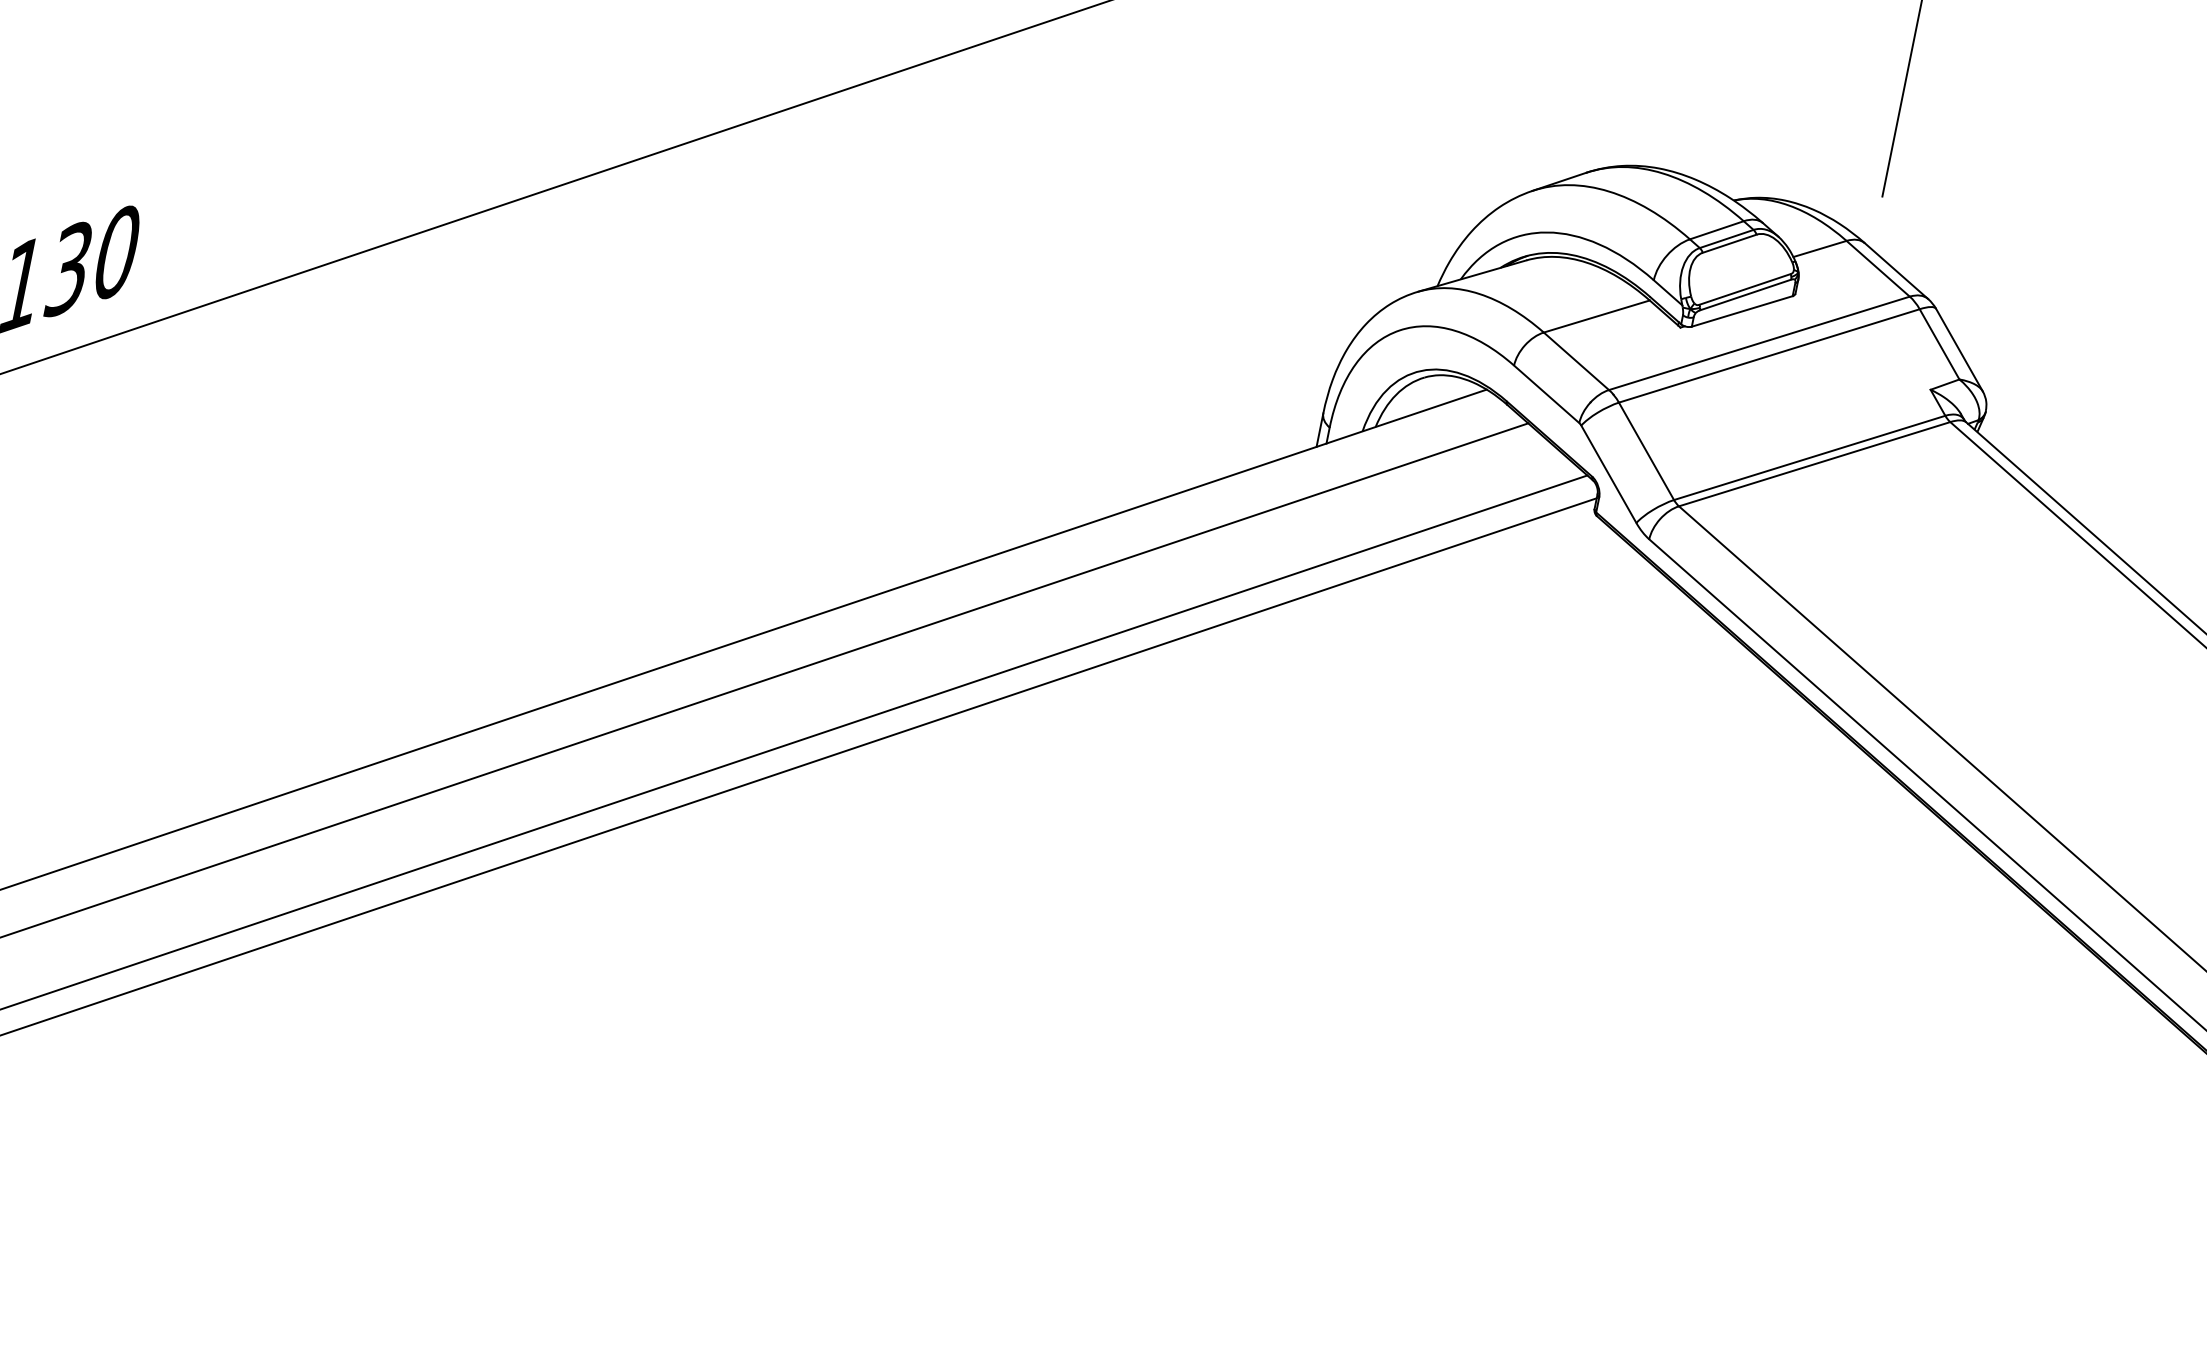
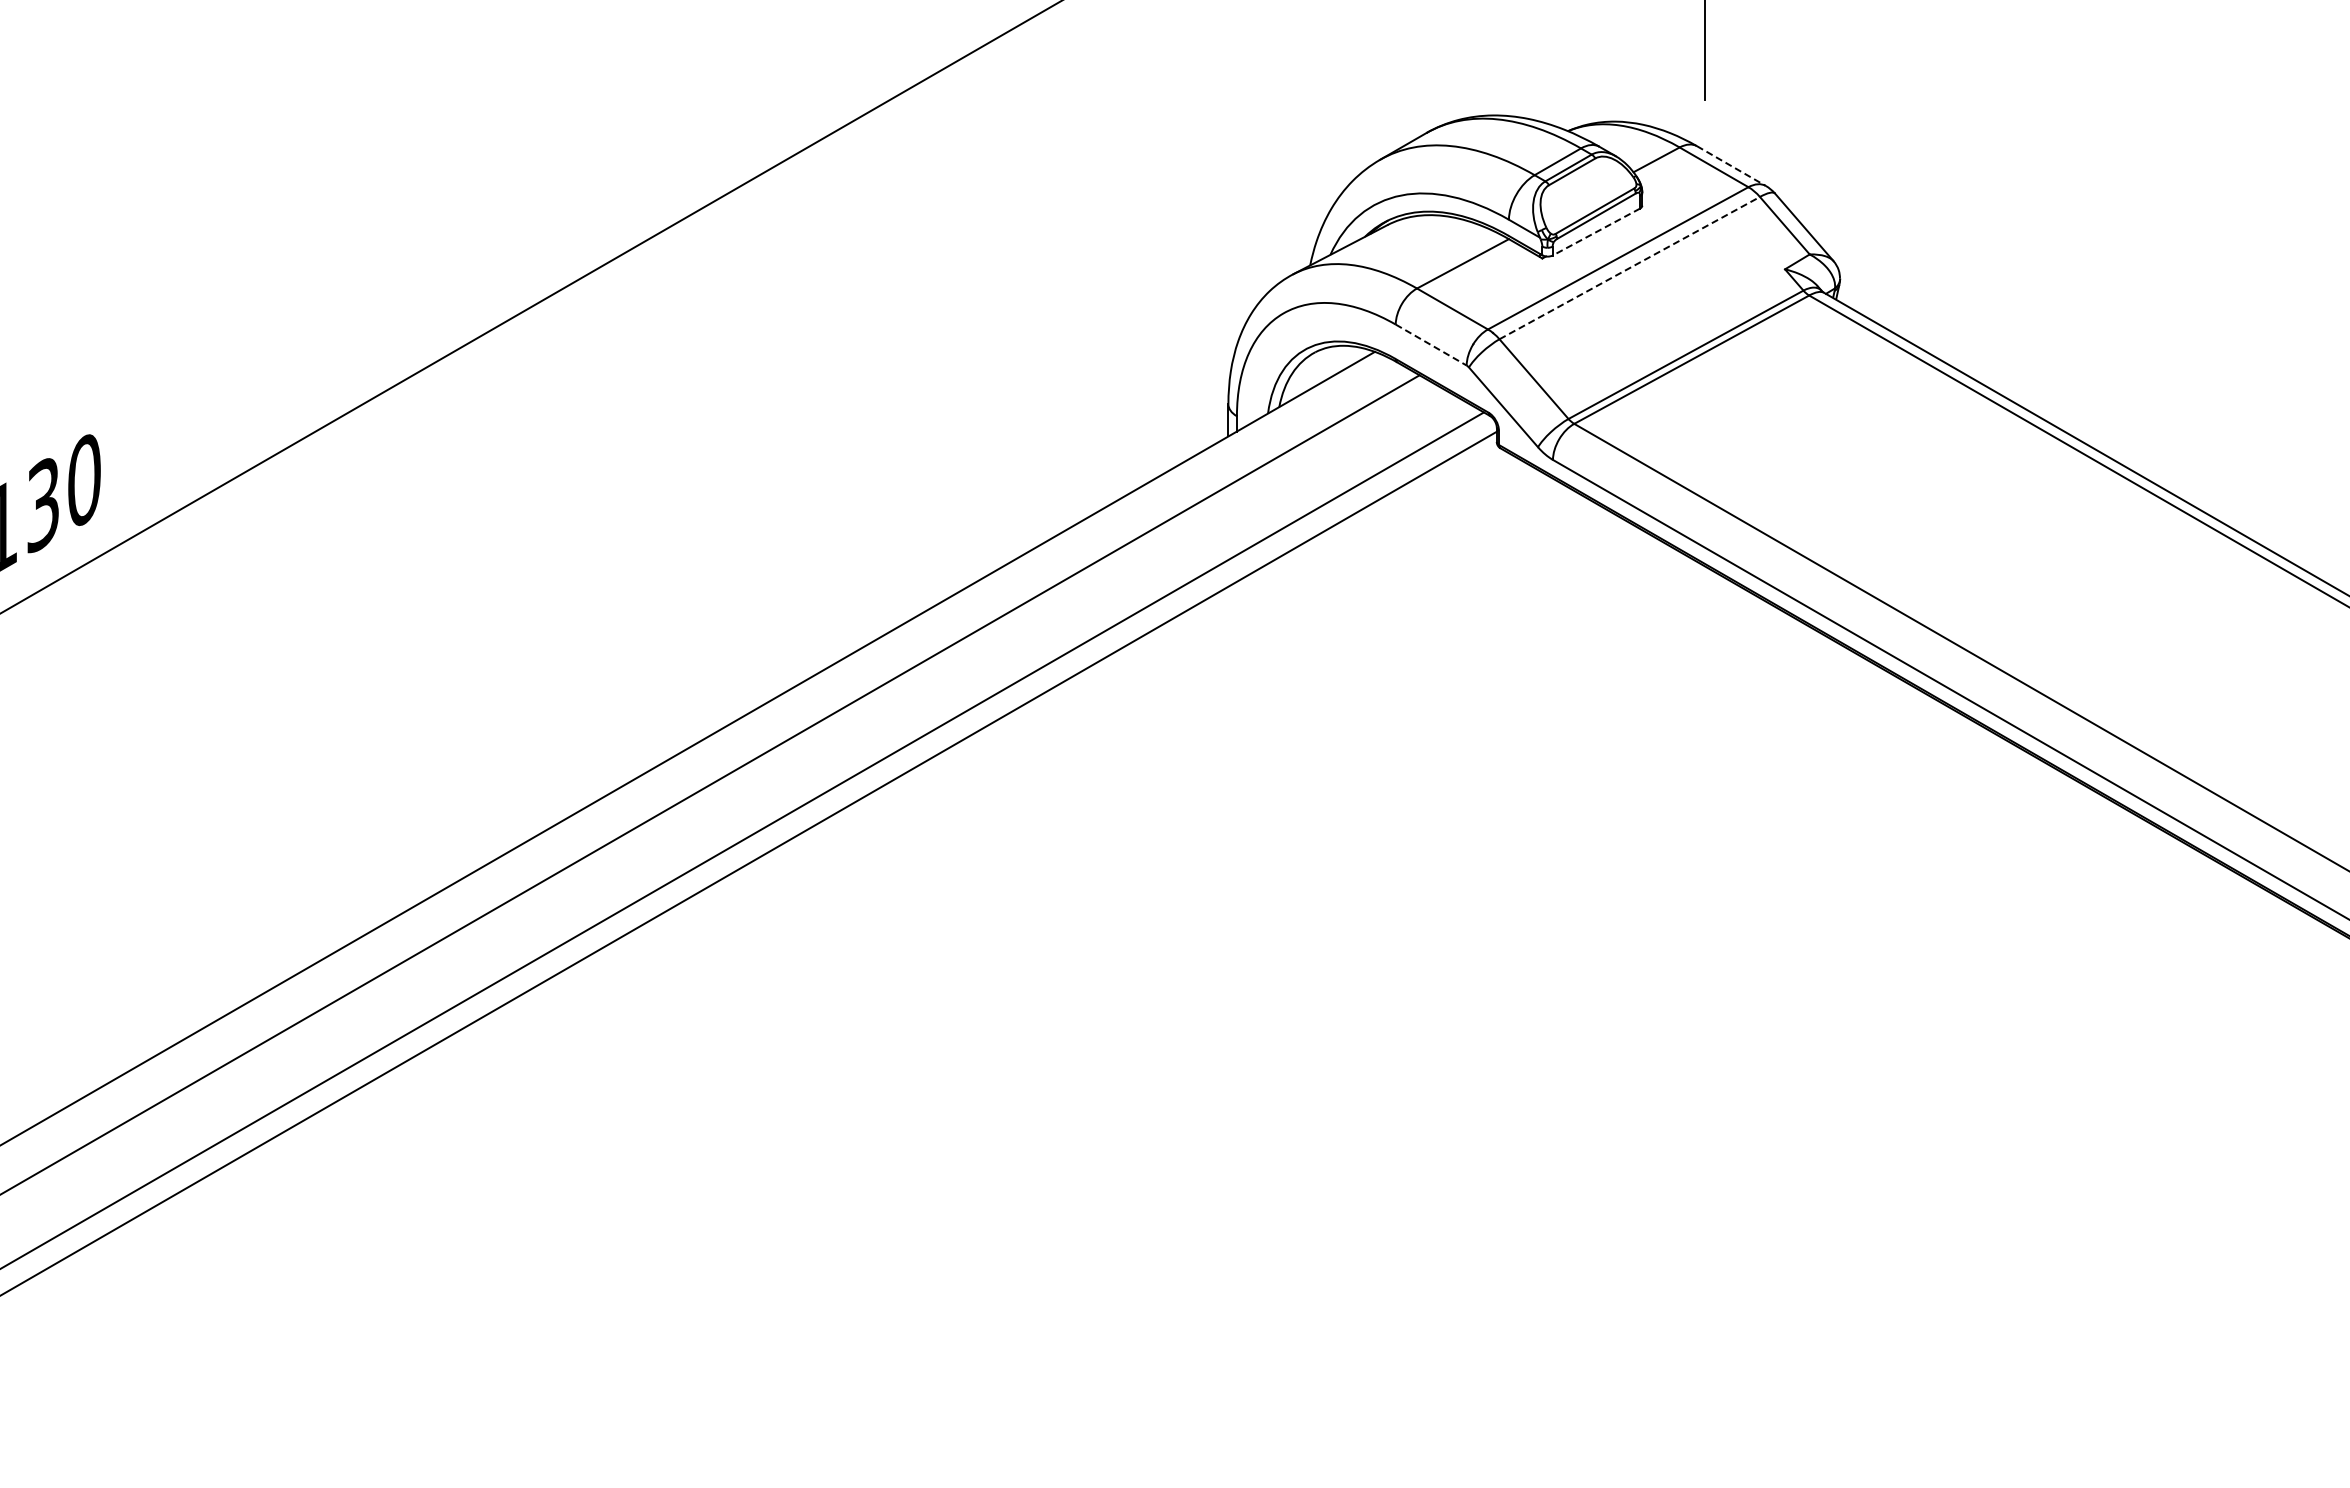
line: (1896, 271) -> (1731, 166), solid -> dashed
line: (1742, 311) -> (1596, 232), solid -> dashed
line: (1770, 355) -> (1630, 267), solid -> dashed
line: (1546, 394) -> (1431, 345), solid -> dashed

